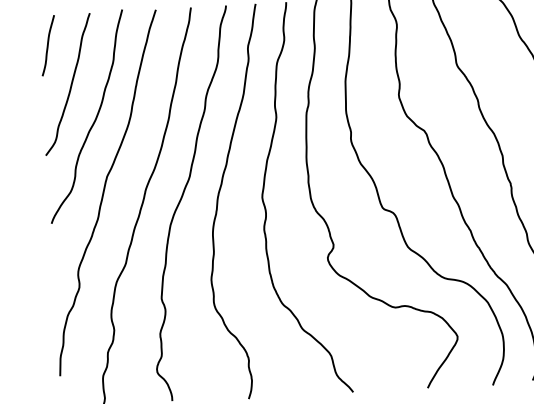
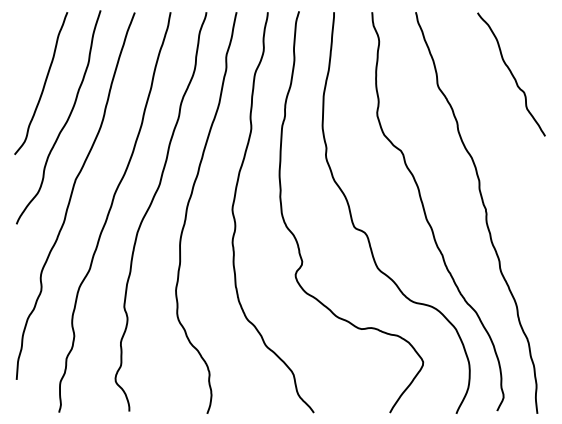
curve: (48, 45) -> (23, 42), removed

